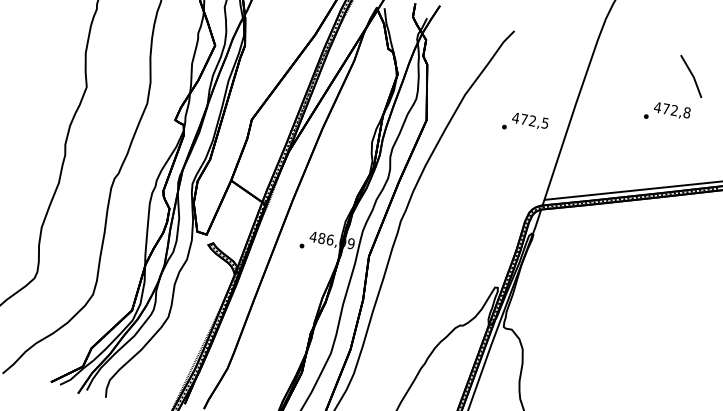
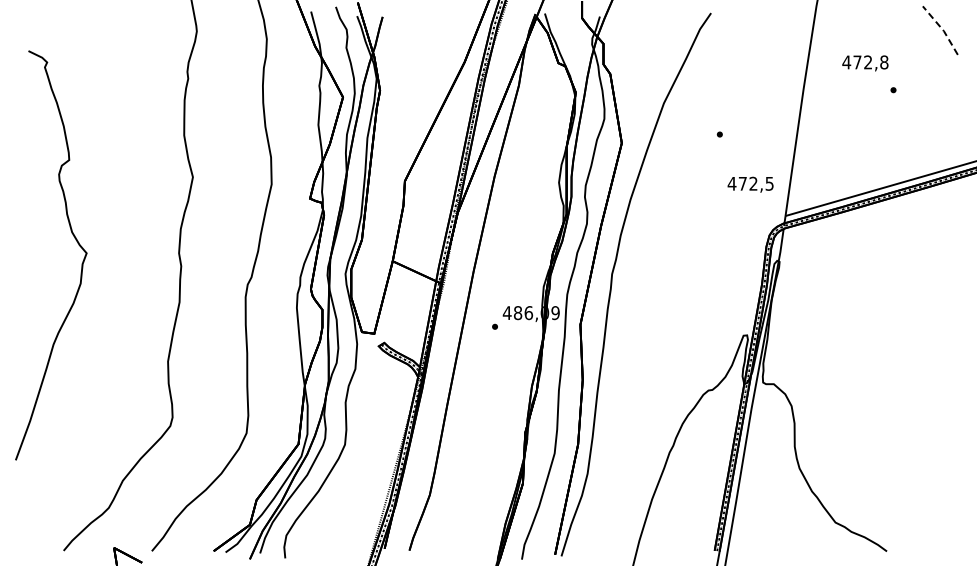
line: (693, 76) -> (942, 29), solid -> dashed
text: (672, 111) -> (865, 63), moved
text: (530, 121) -> (750, 184), moved

